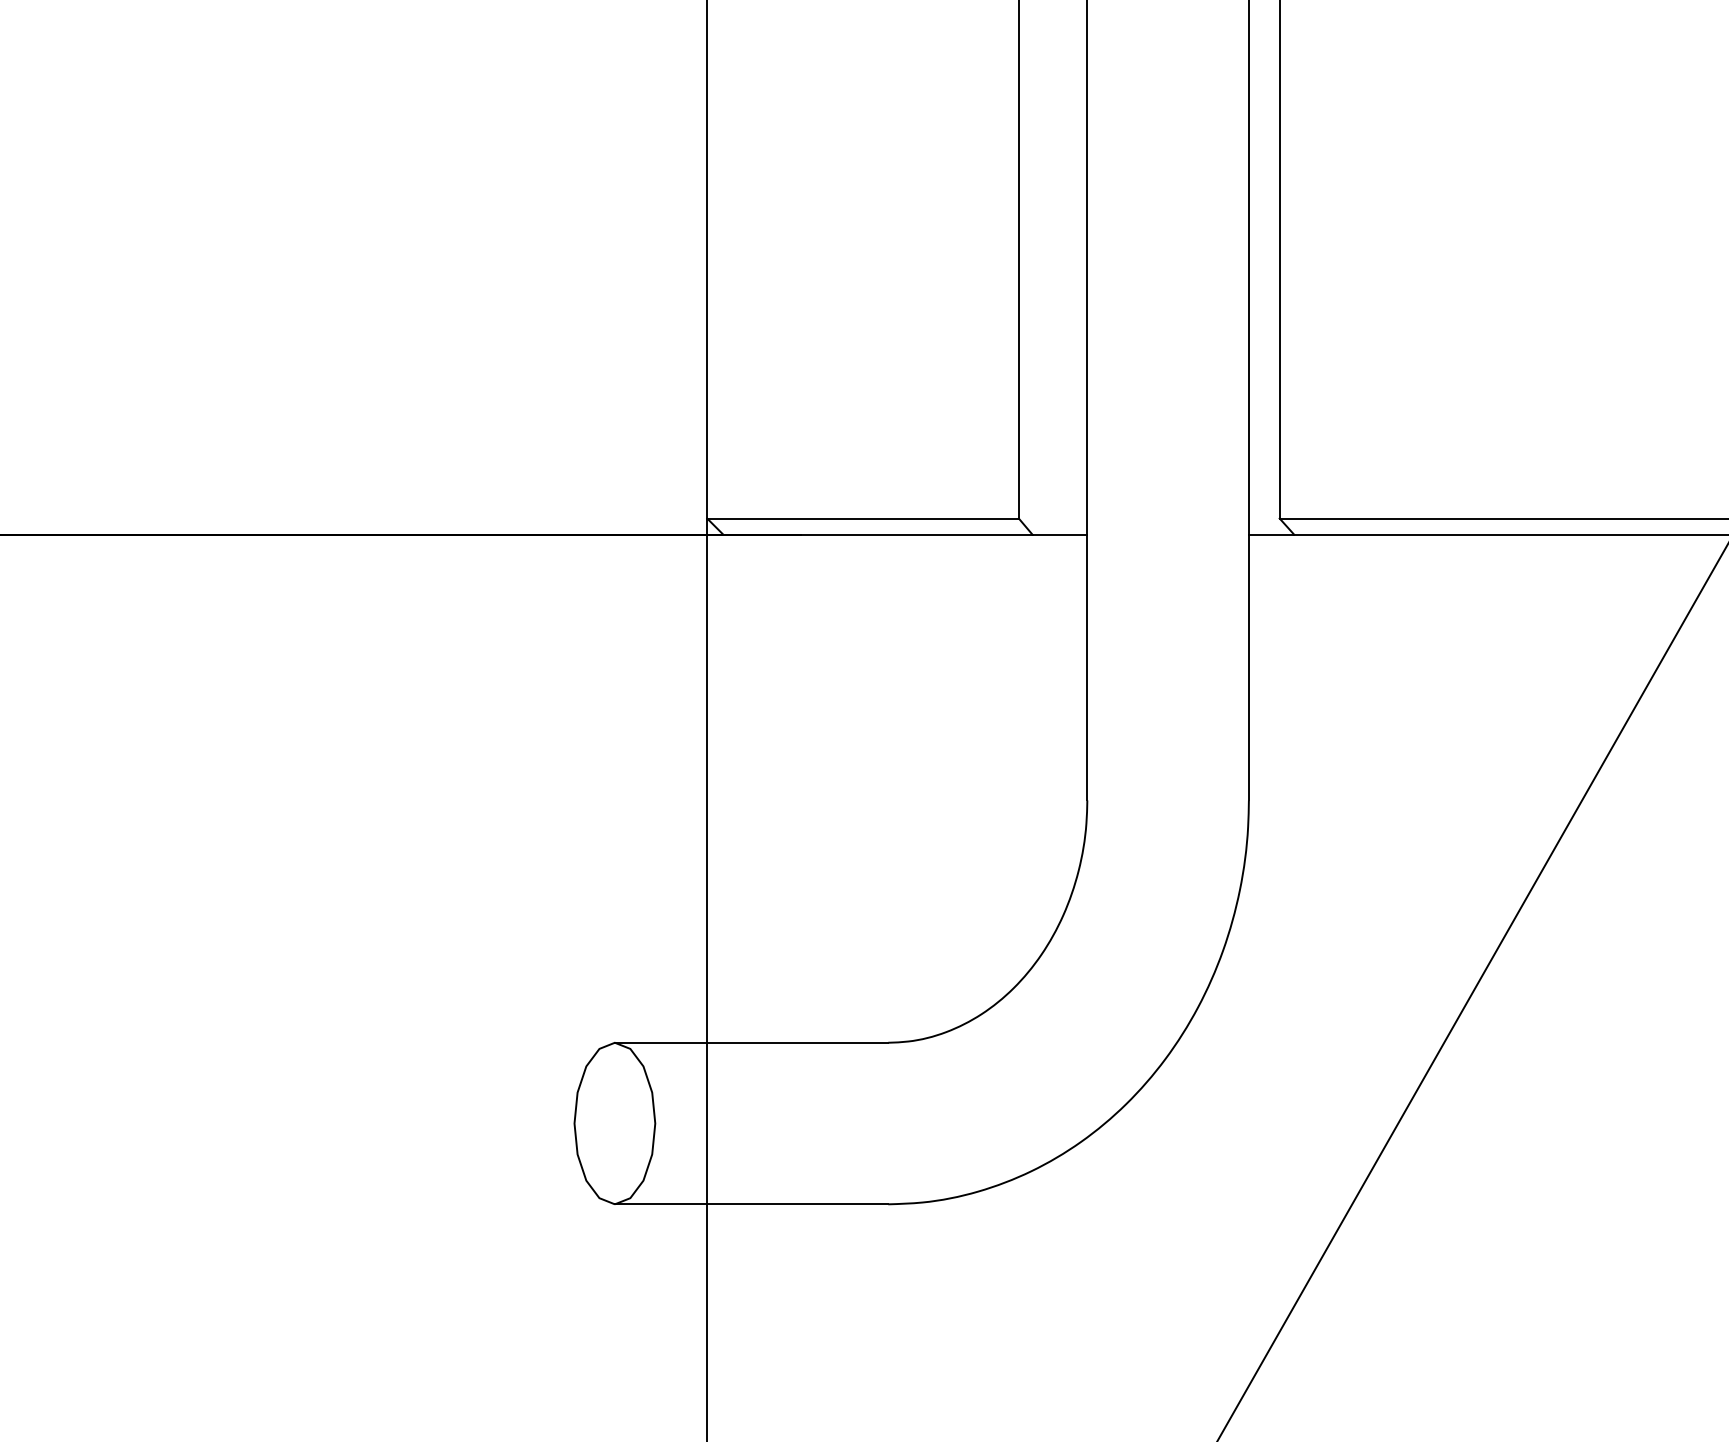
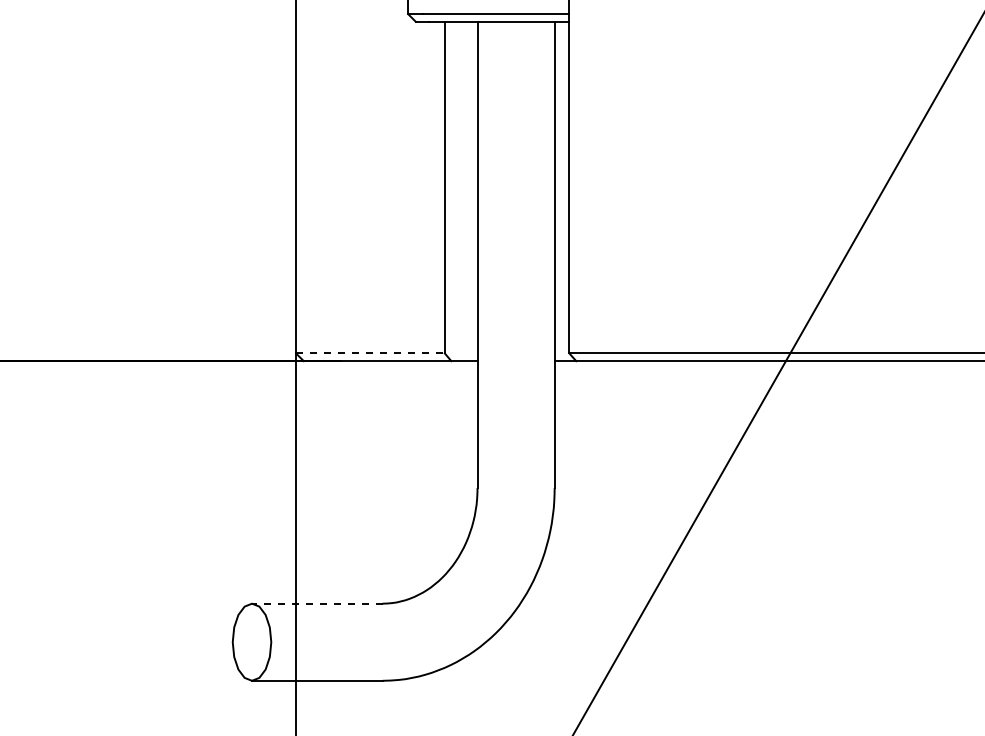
line: (863, 518) -> (370, 353), solid -> dashed
line: (749, 1042) -> (316, 603), solid -> dashed

